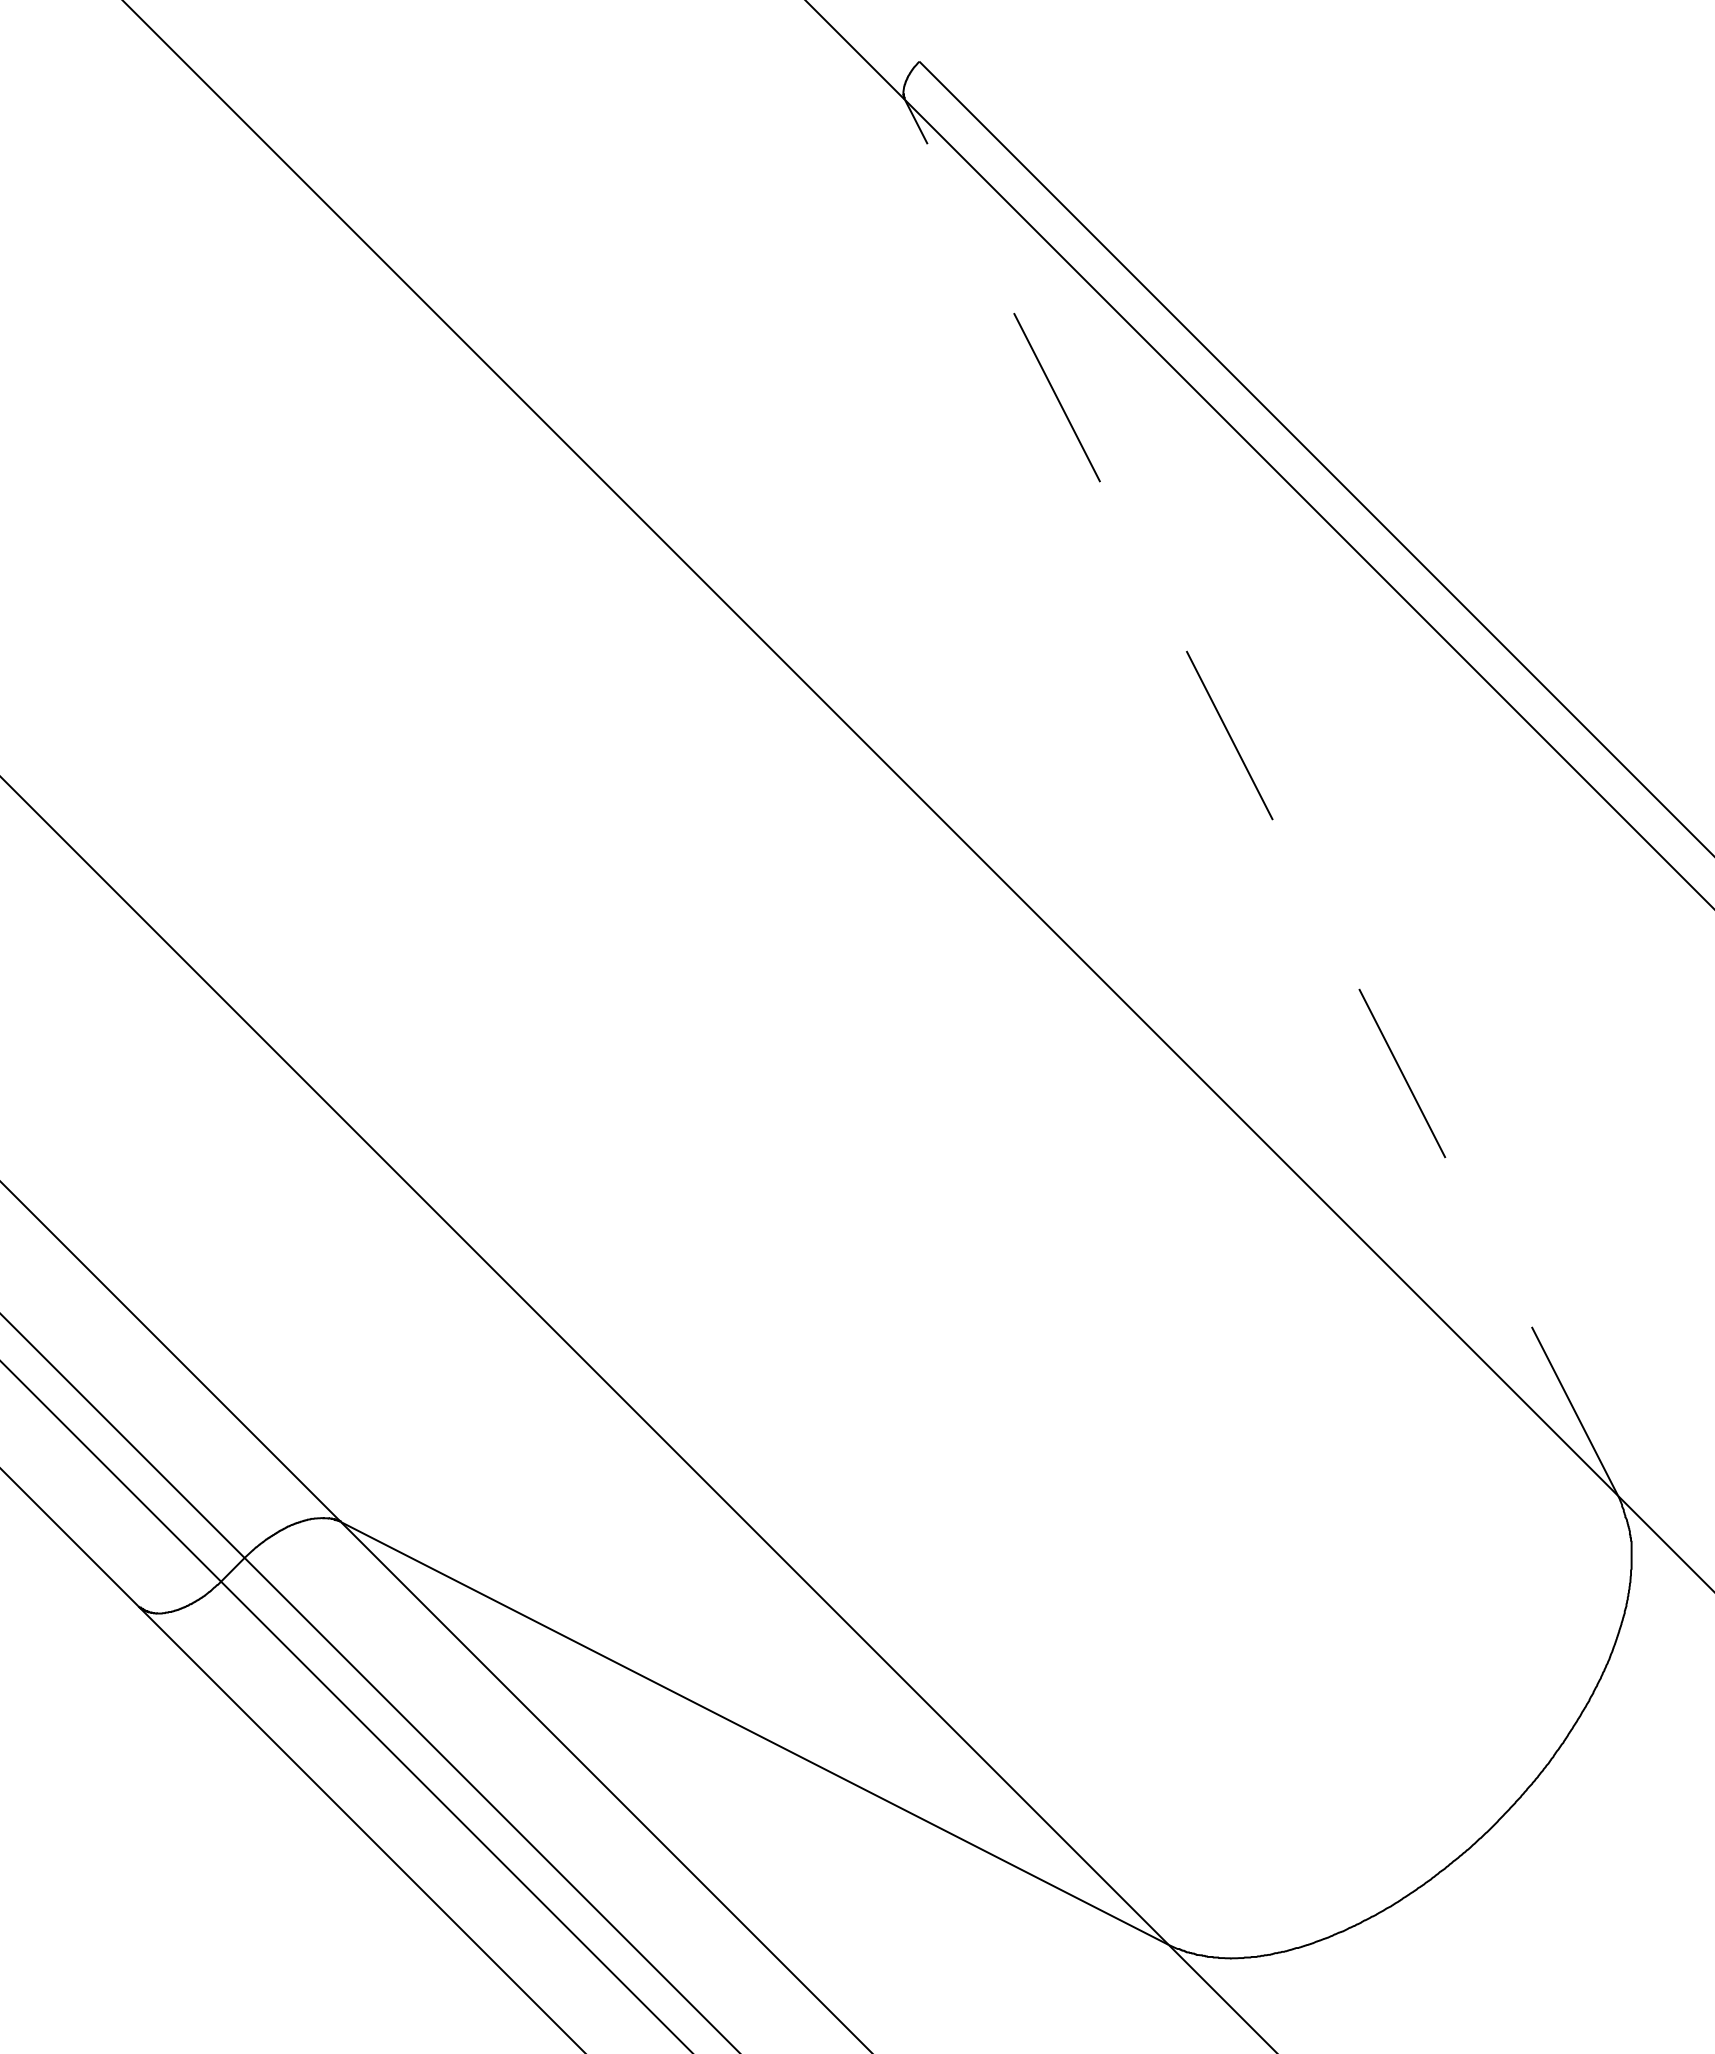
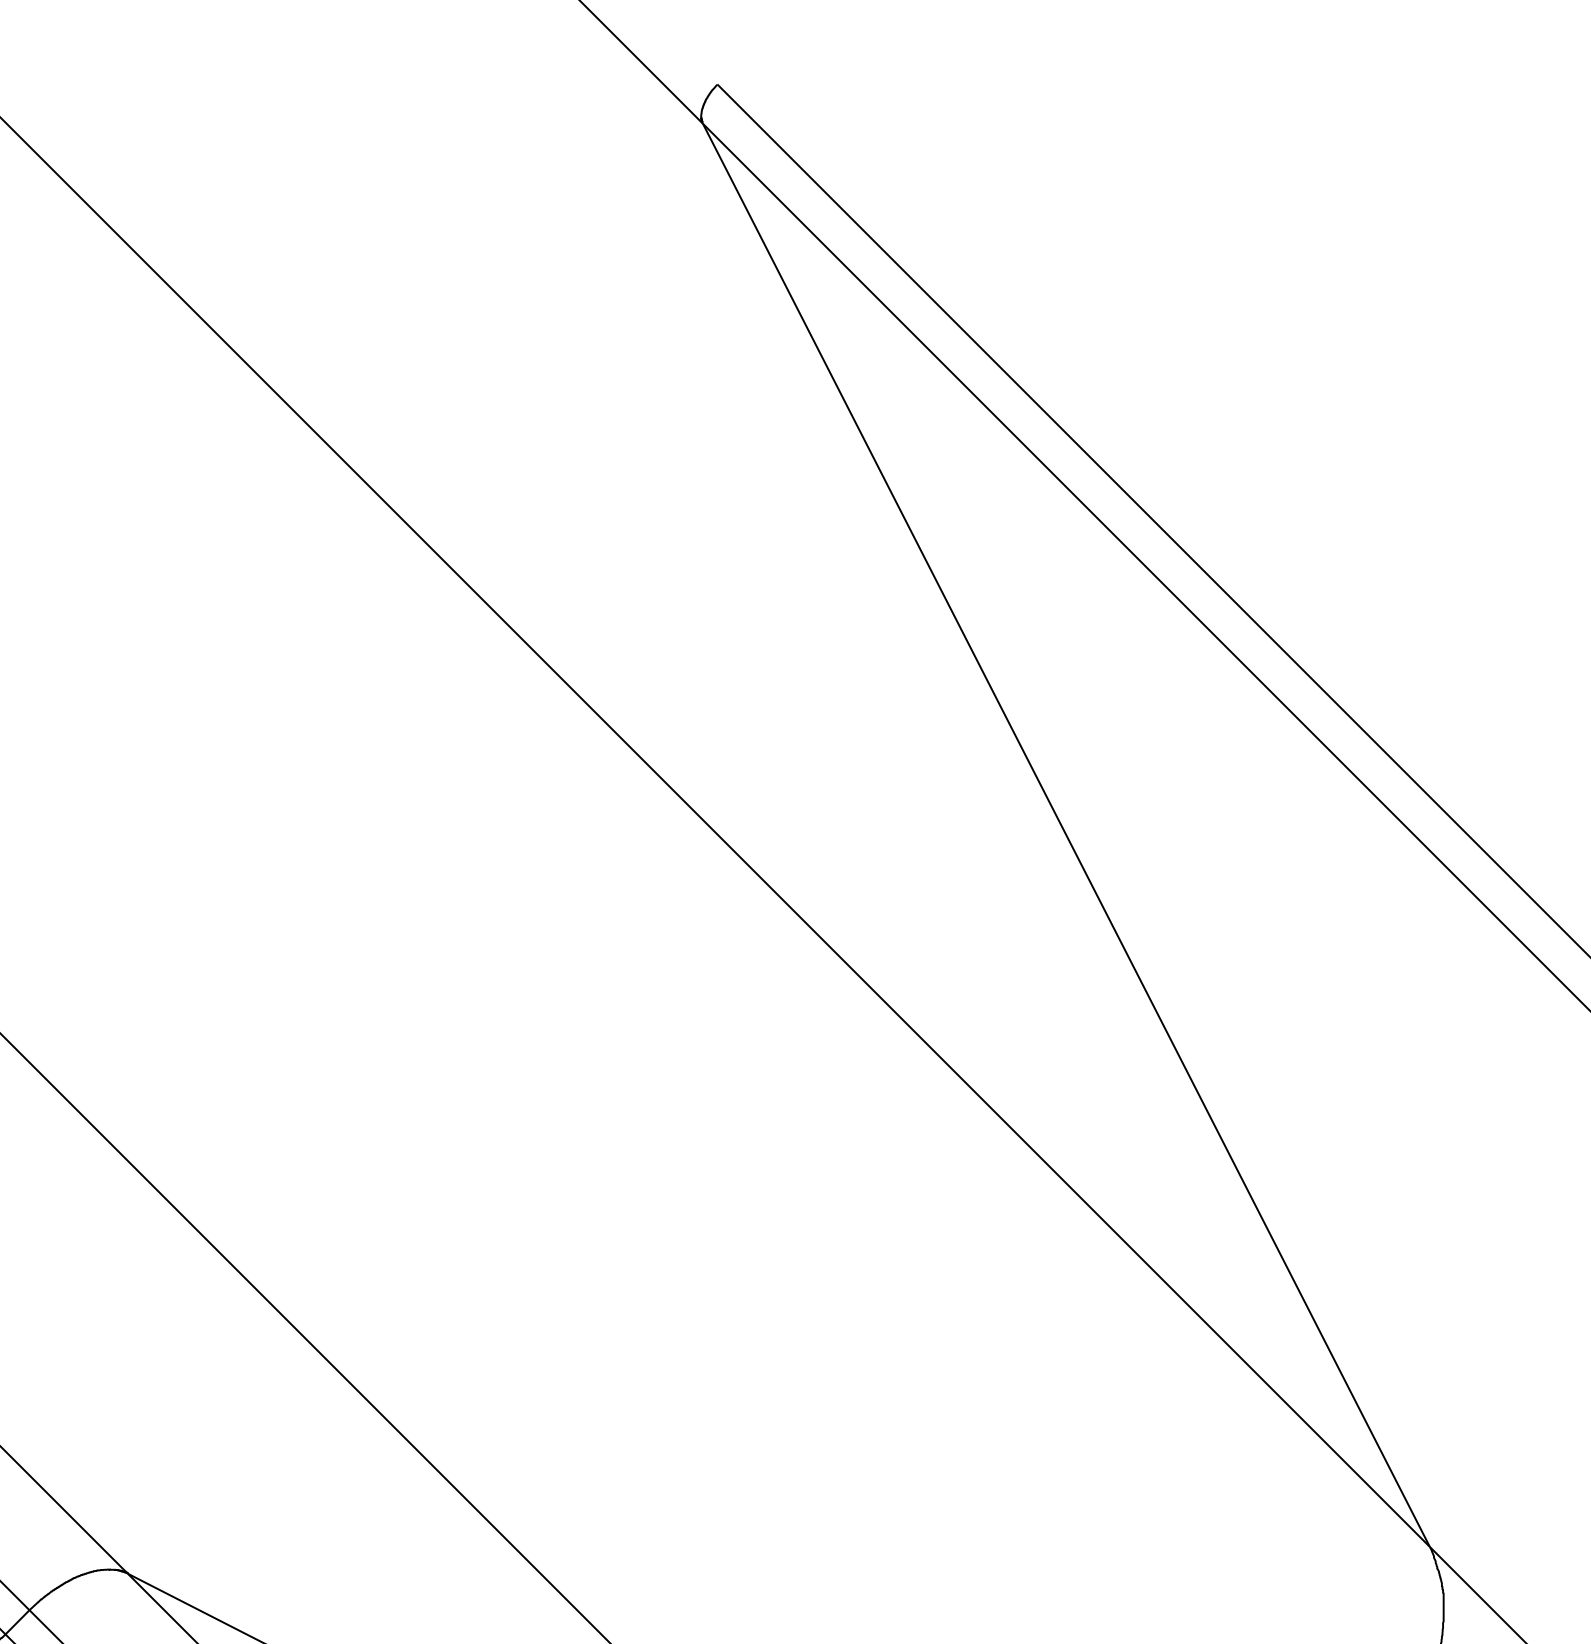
line: (1261, 797) -> (1066, 834), dashed -> solid

